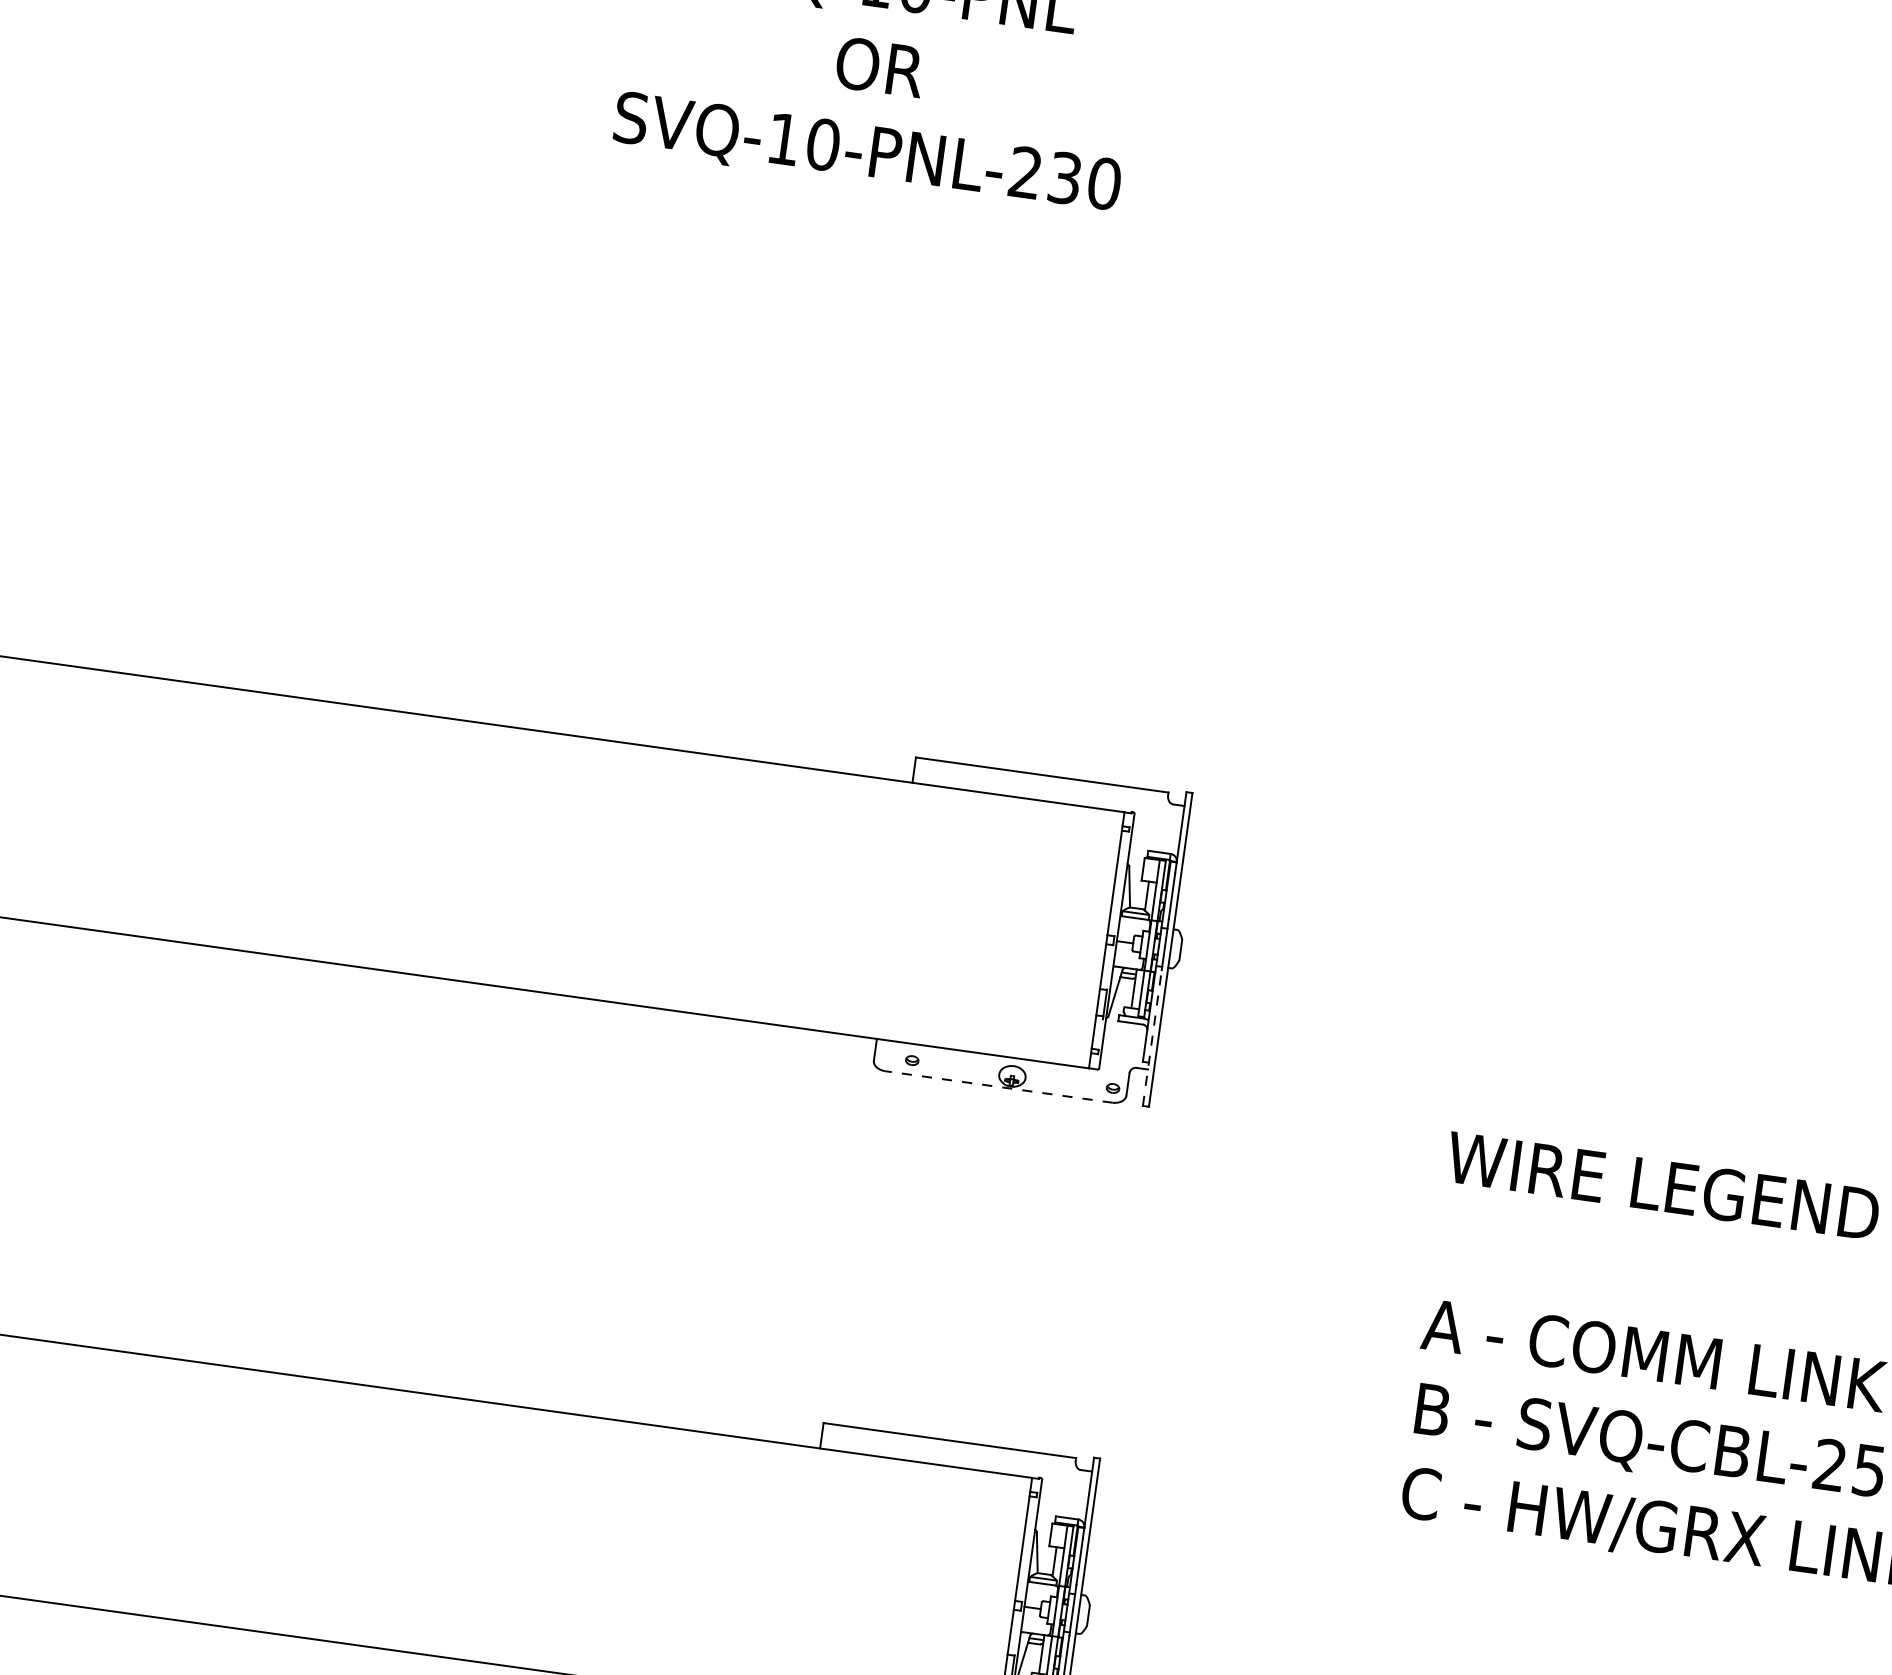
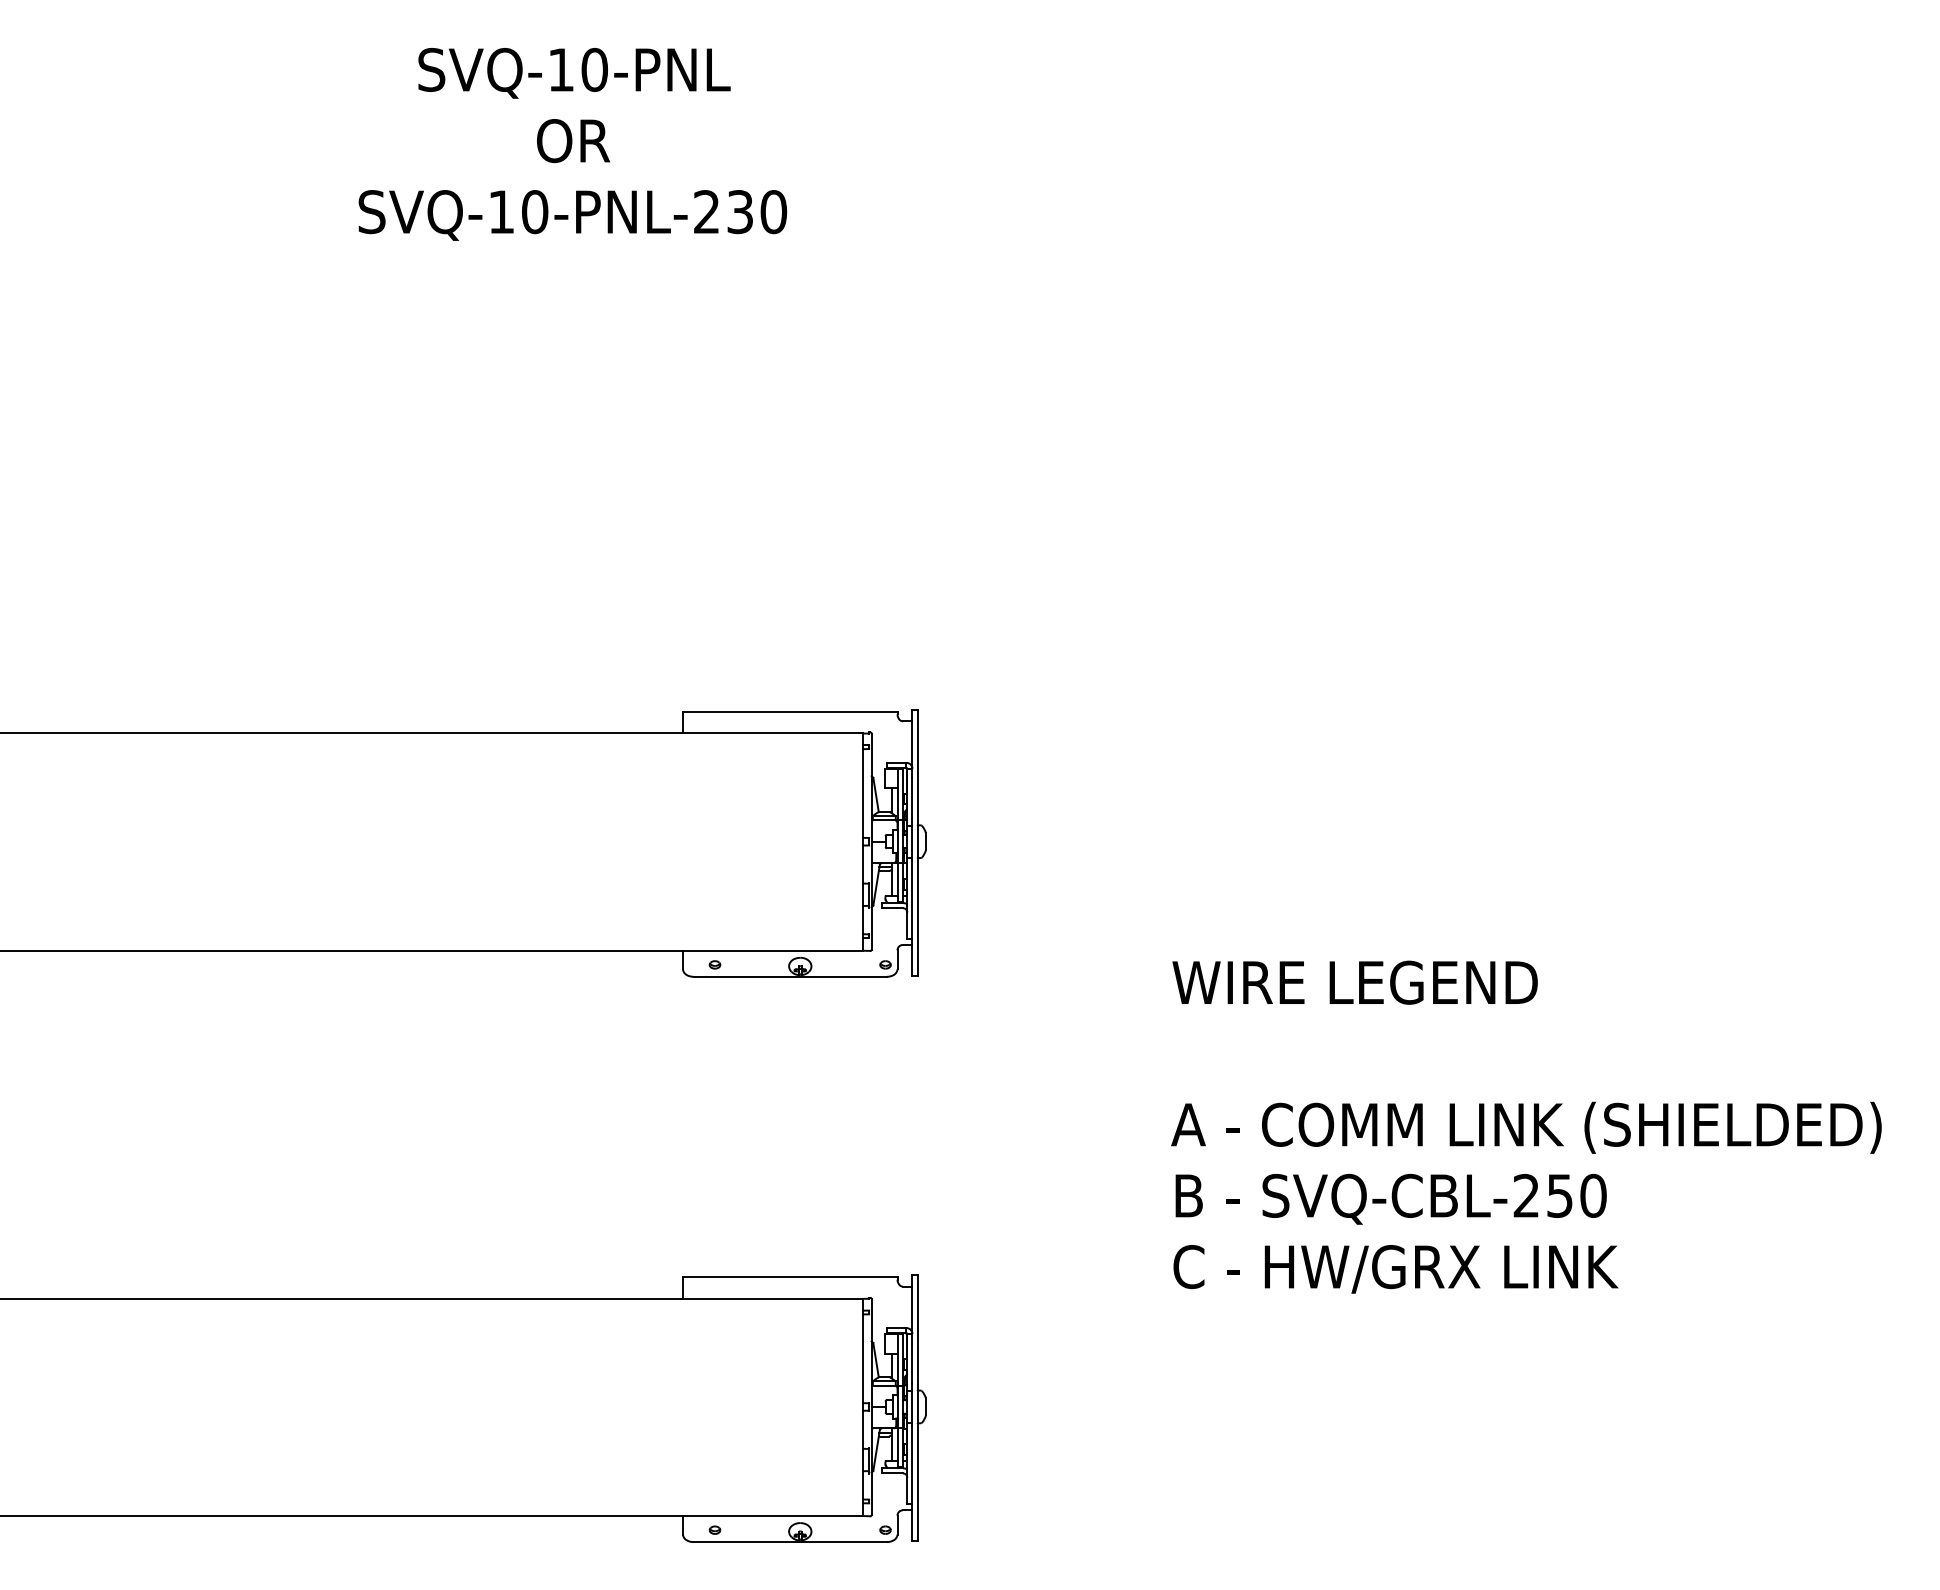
line: (1152, 1038) -> (912, 918), dashed -> solid
line: (999, 1086) -> (790, 976), dashed -> solid

